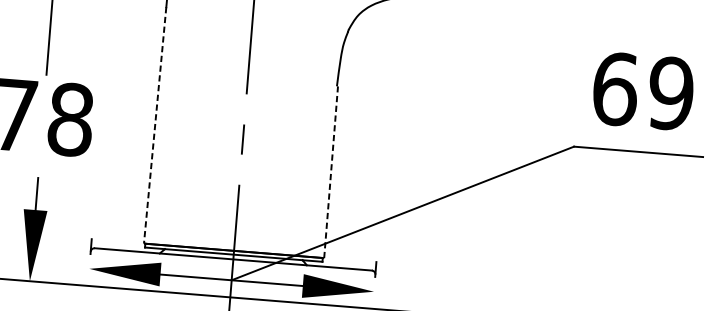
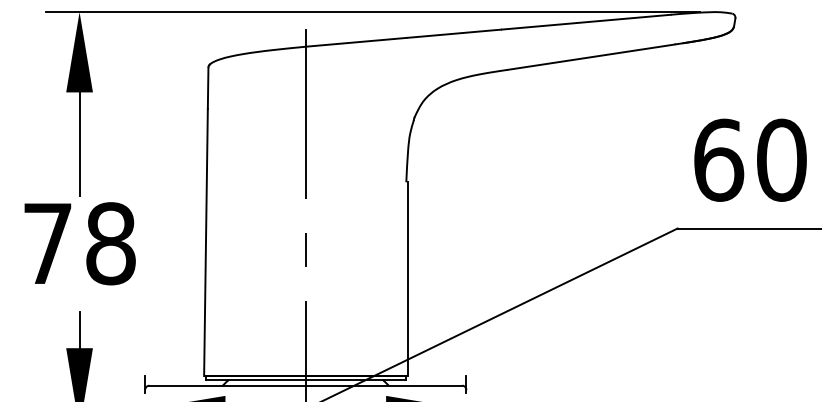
text: (670, 92) -> (781, 159), 69 -> 60
line: (154, 125) -> (205, 242), dashed -> solid
line: (331, 172) -> (407, 279), dashed -> solid

